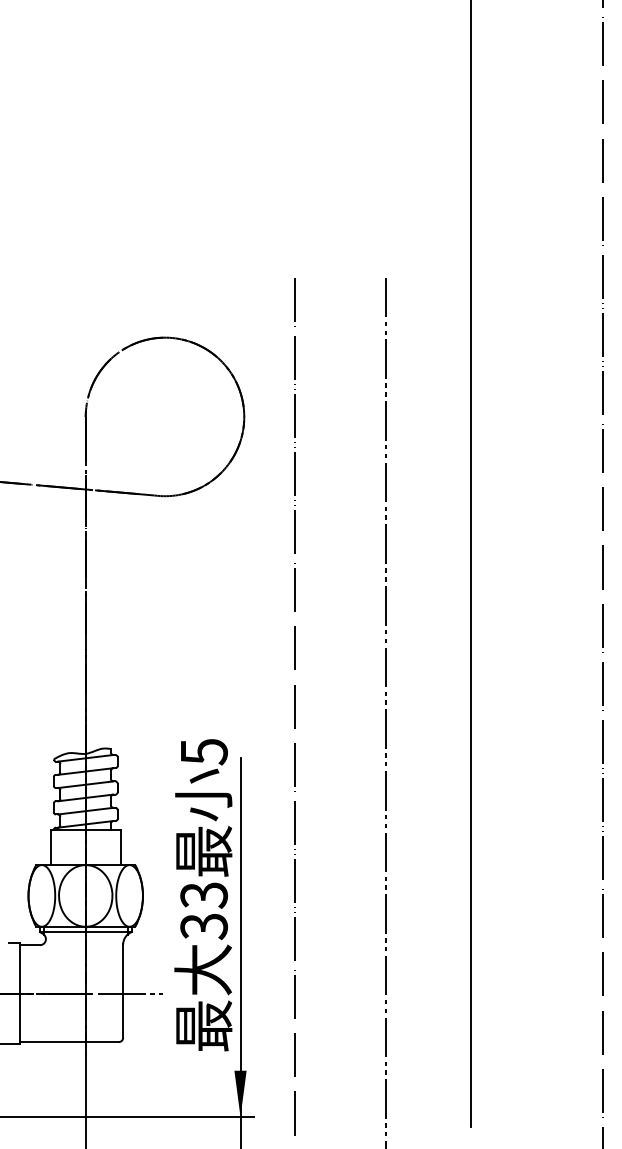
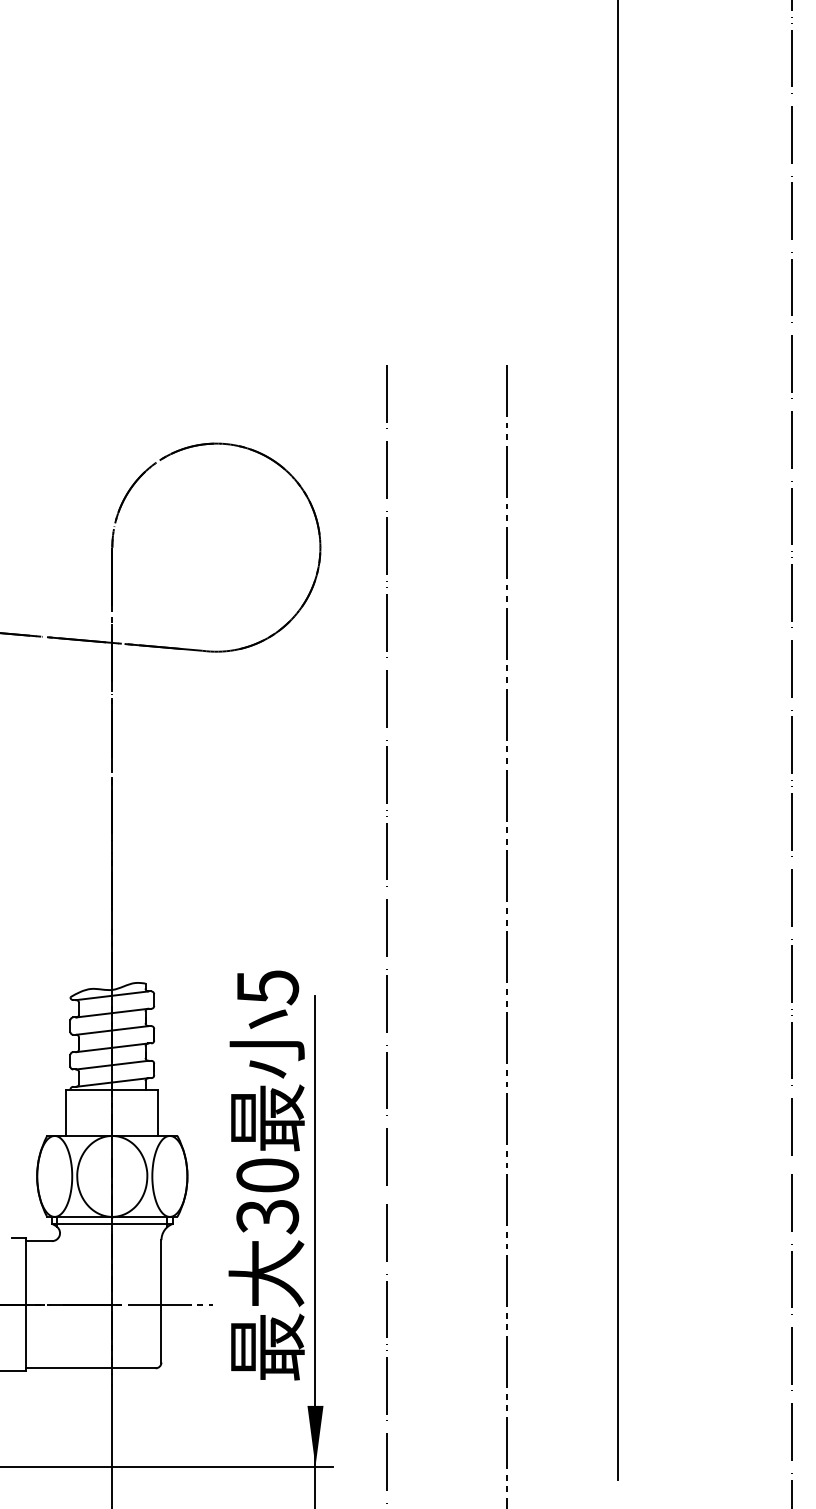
text: (203, 895) -> (267, 1175), 33 -> 30

